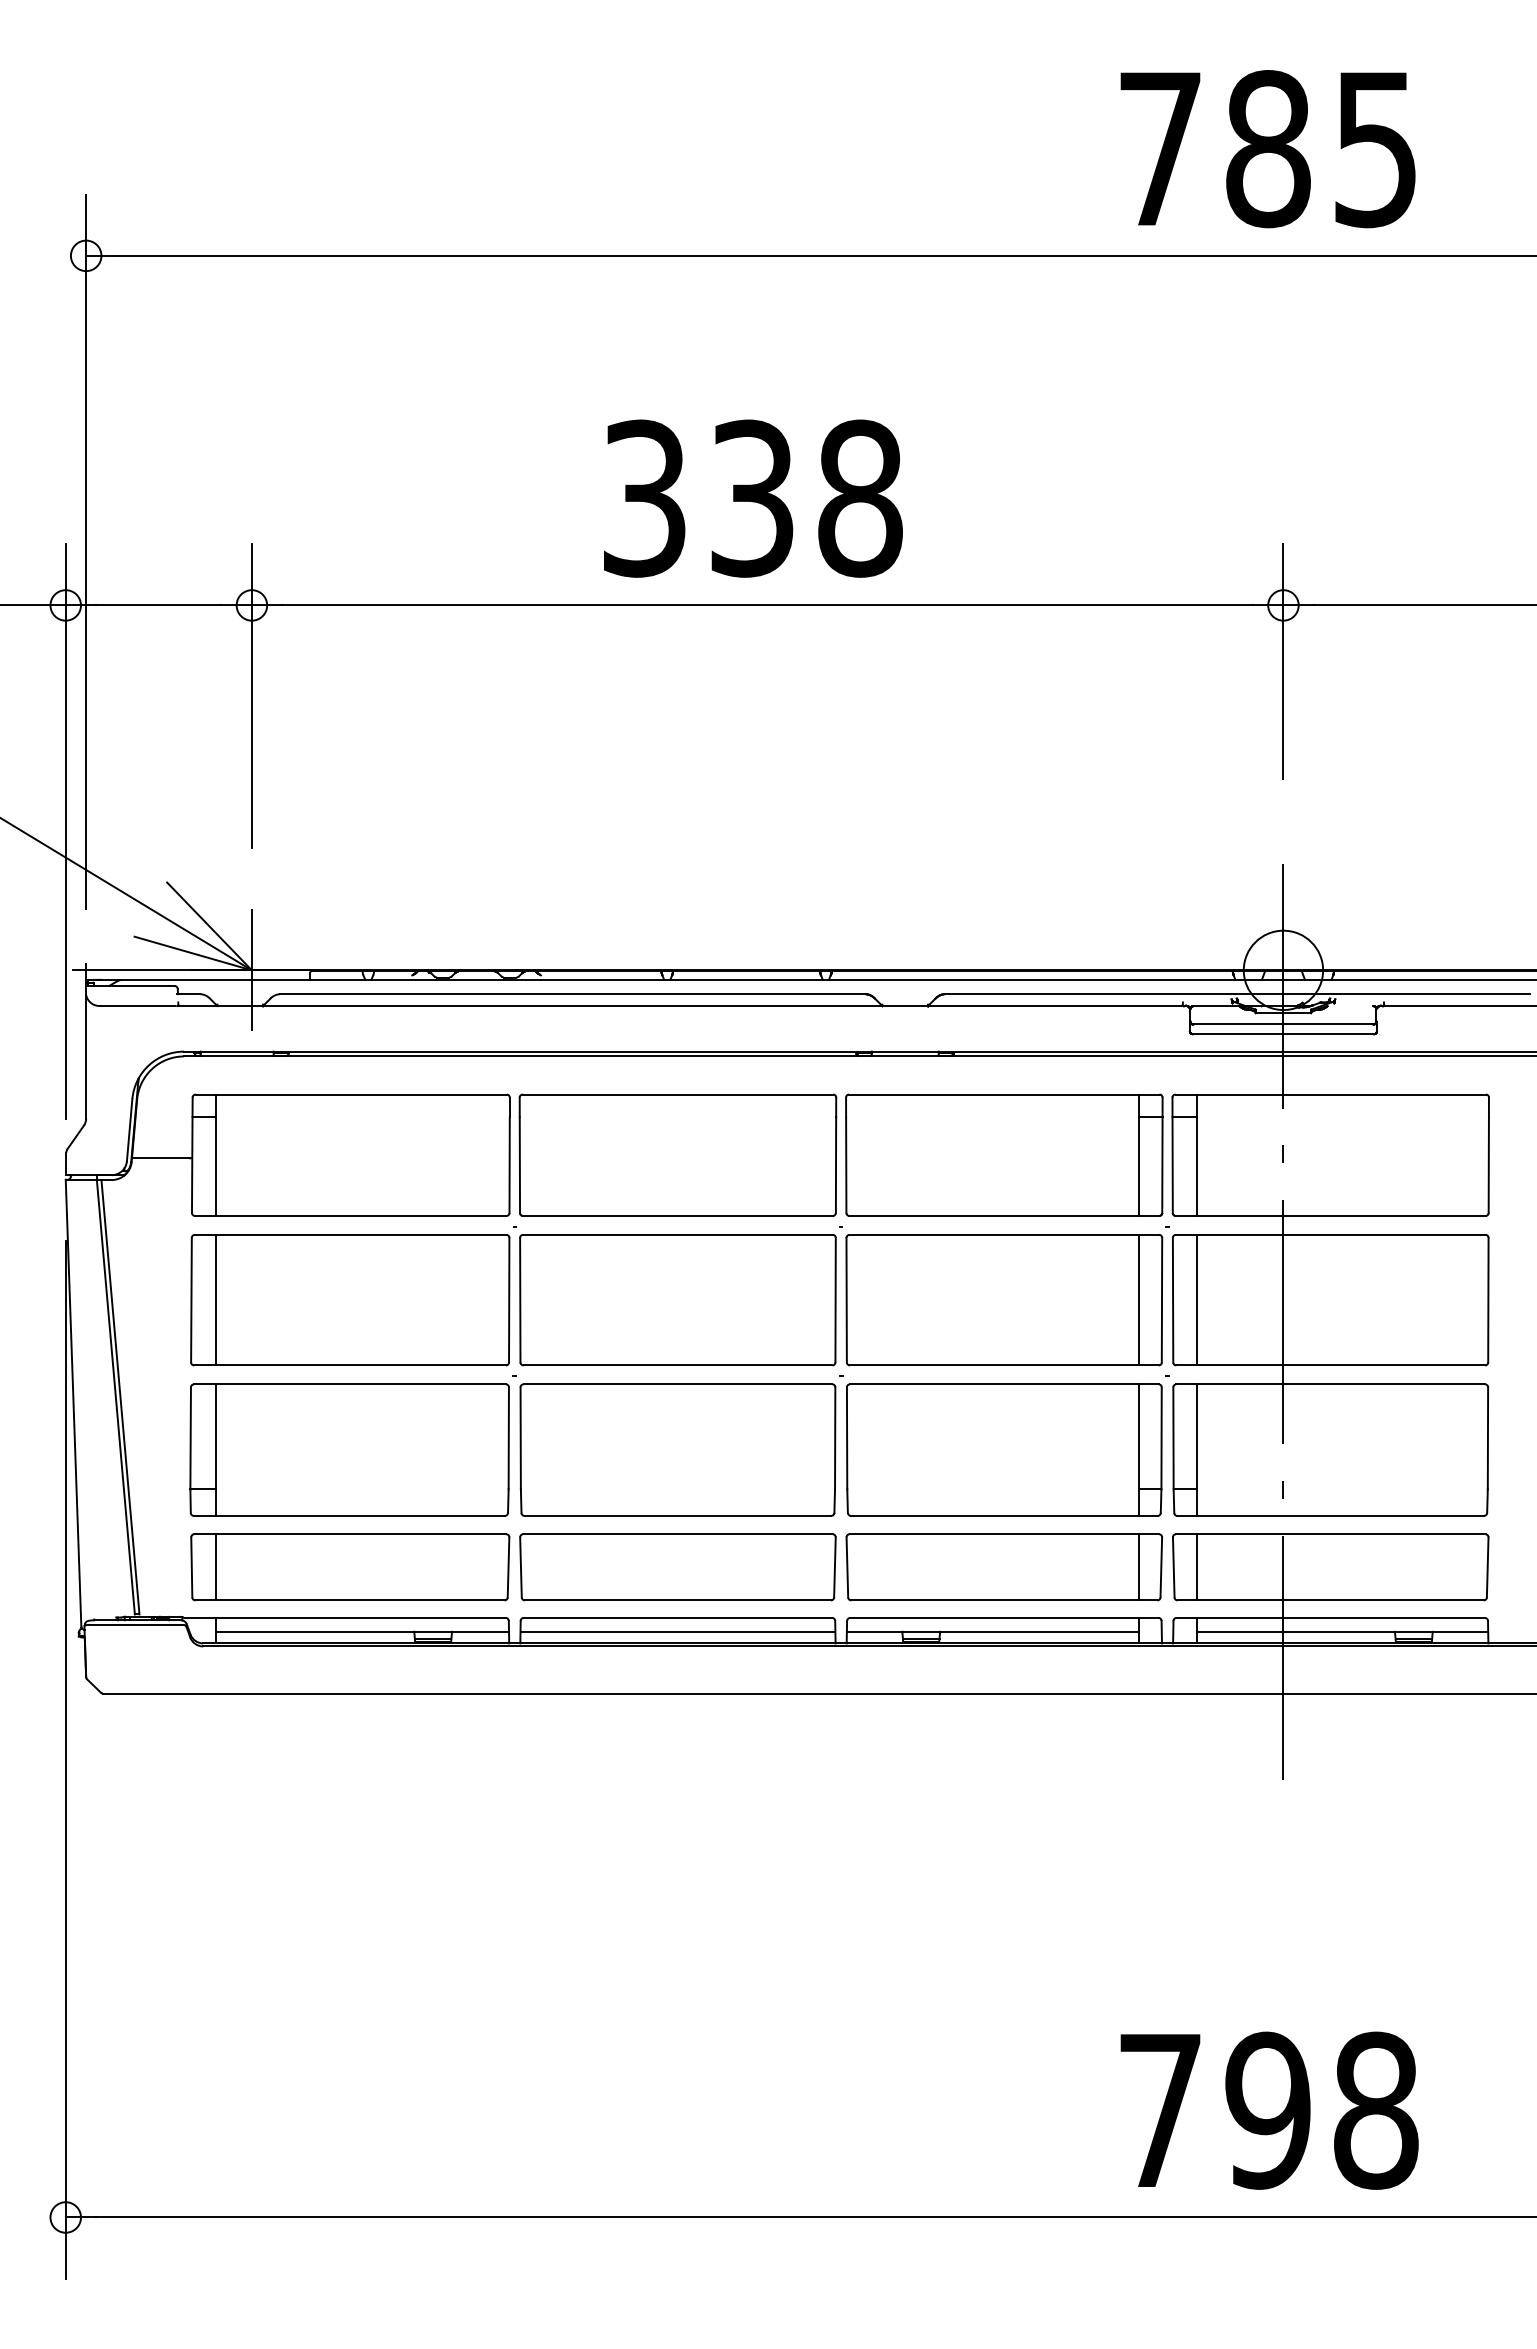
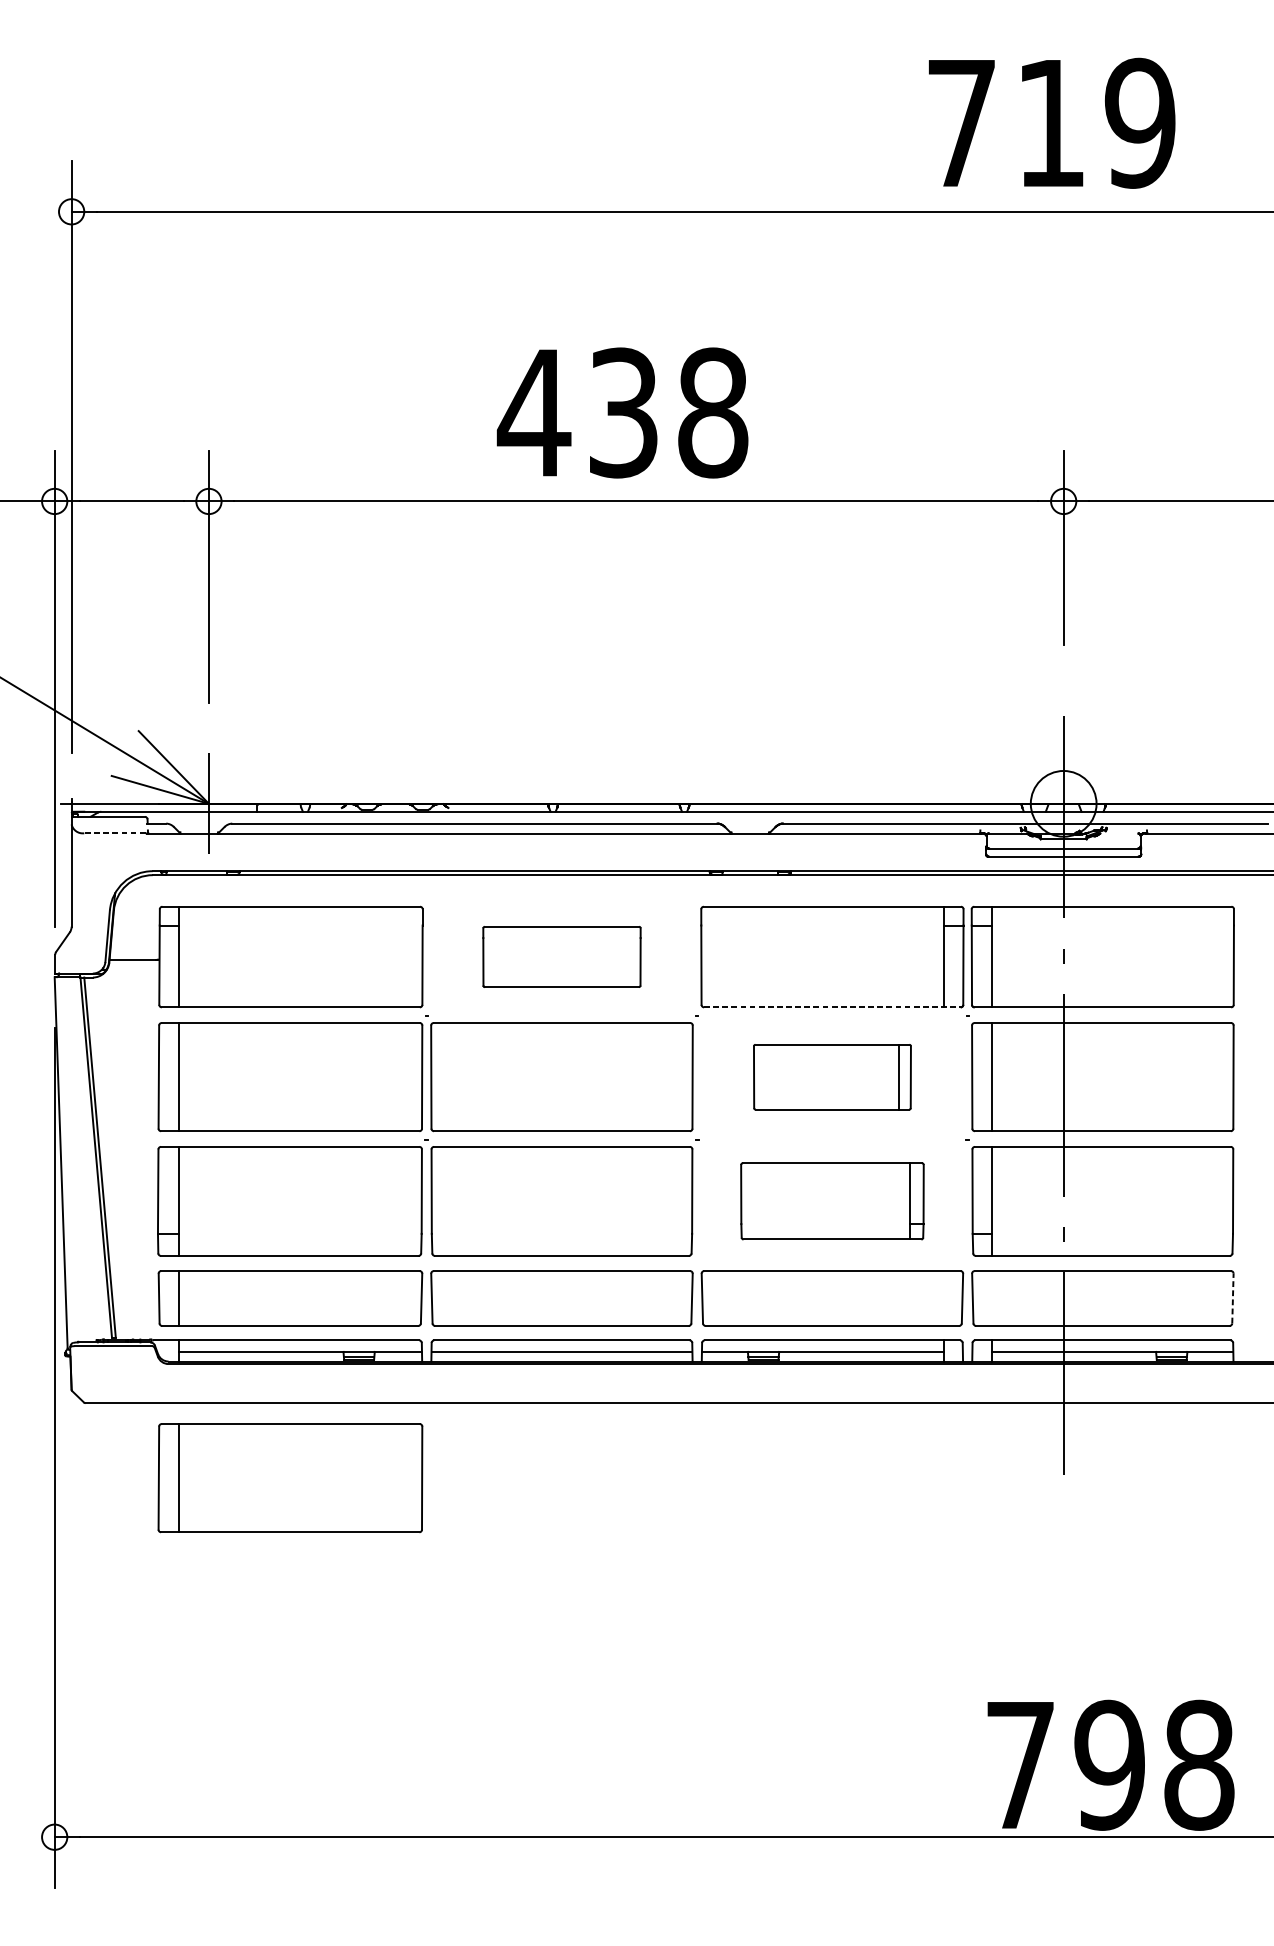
text: (1322, 149) -> (1096, 123), 785 -> 719
text: (644, 498) -> (534, 412), 338 -> 438
line: (137, 1005) -> (114, 832), solid -> dashed
part: (677, 1154) -> (561, 956), size x0.6
line: (1004, 1215) -> (832, 1006), solid -> dashed
part: (1004, 1300) -> (832, 1077), size x0.6
part: (1004, 1449) -> (832, 1200), size x0.7
line: (1487, 1566) -> (1232, 1297), solid -> dashed
line: (1138, 1567) -> (943, 1298), removed
line: (1196, 1567) -> (991, 1298), removed
part: (350, 1784) -> (290, 1478), added
text: (1269, 2110) -> (1110, 1765), moved

